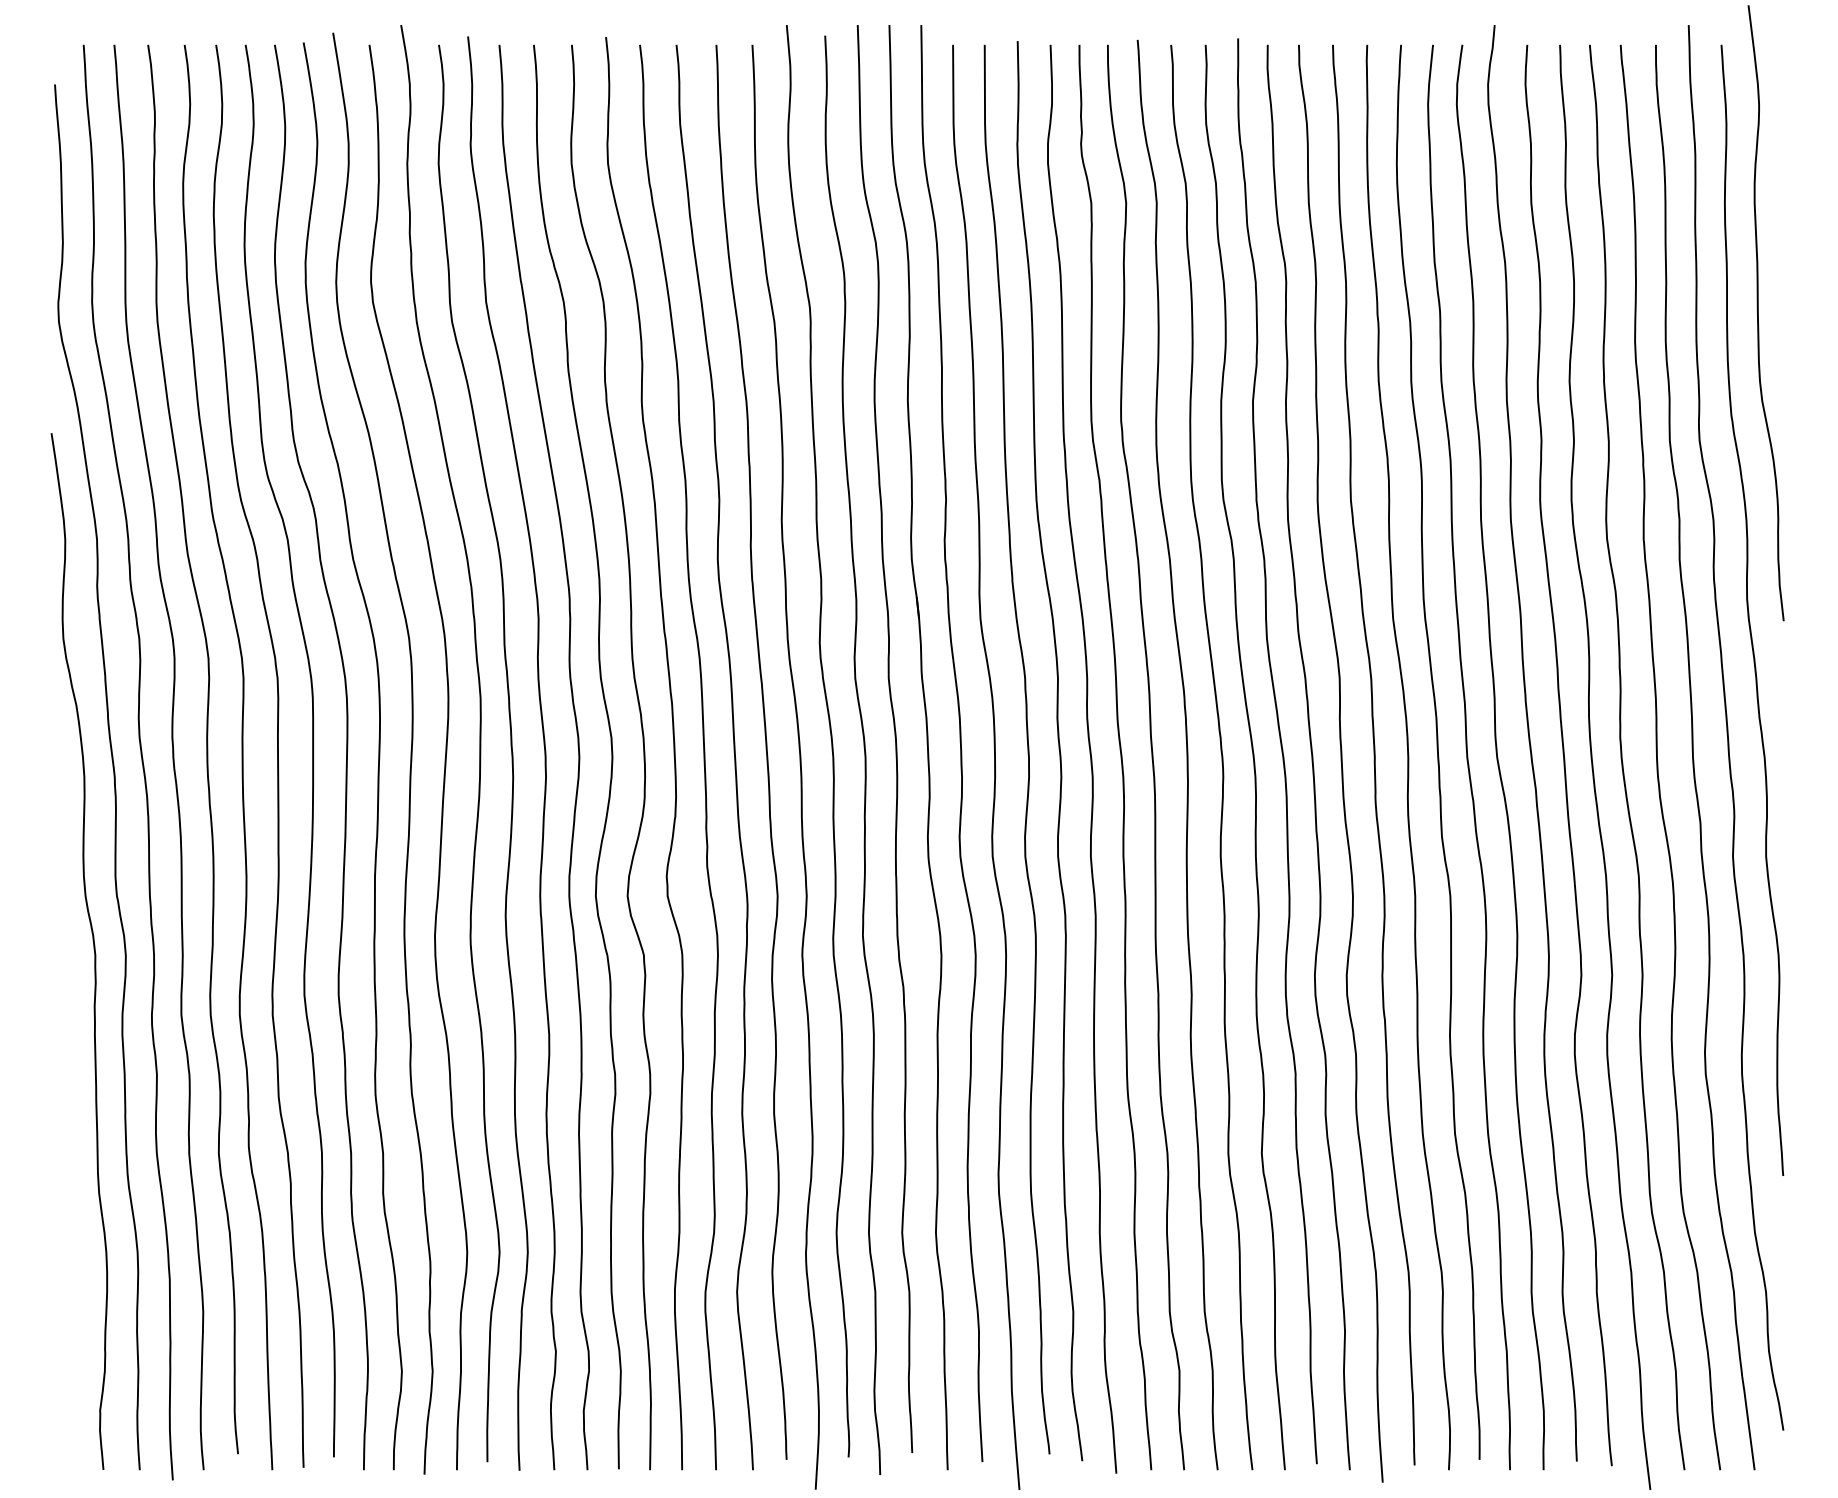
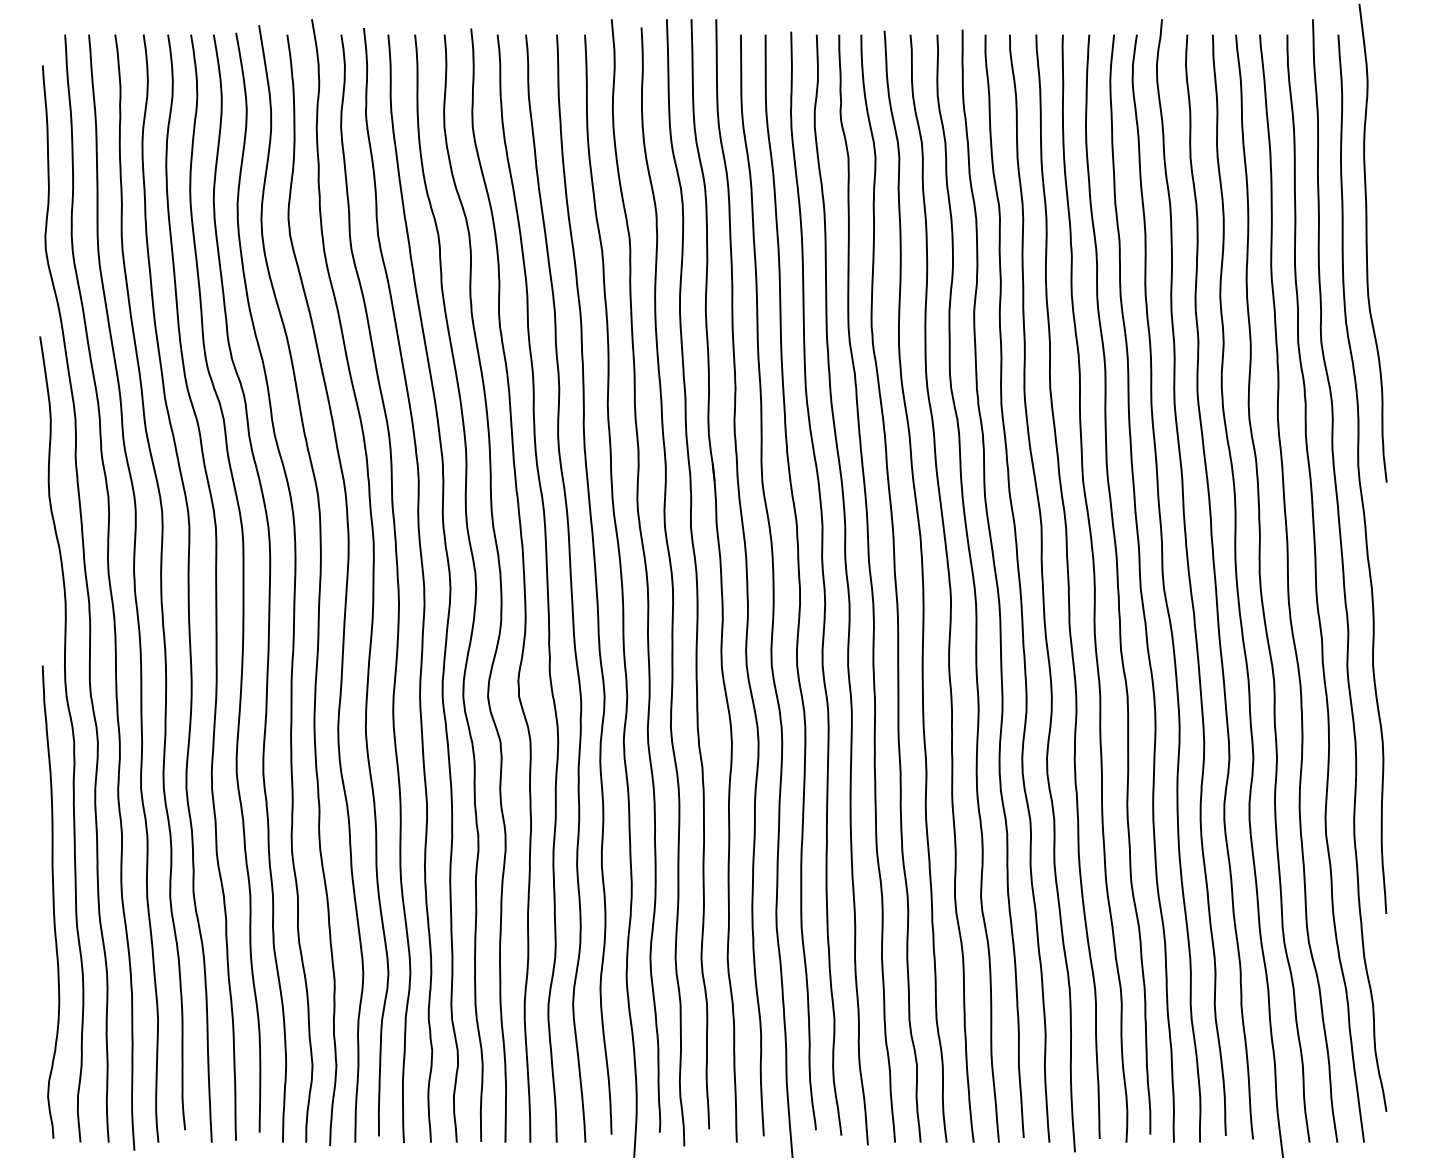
curve: (68, 1160) -> (53, 901), added

